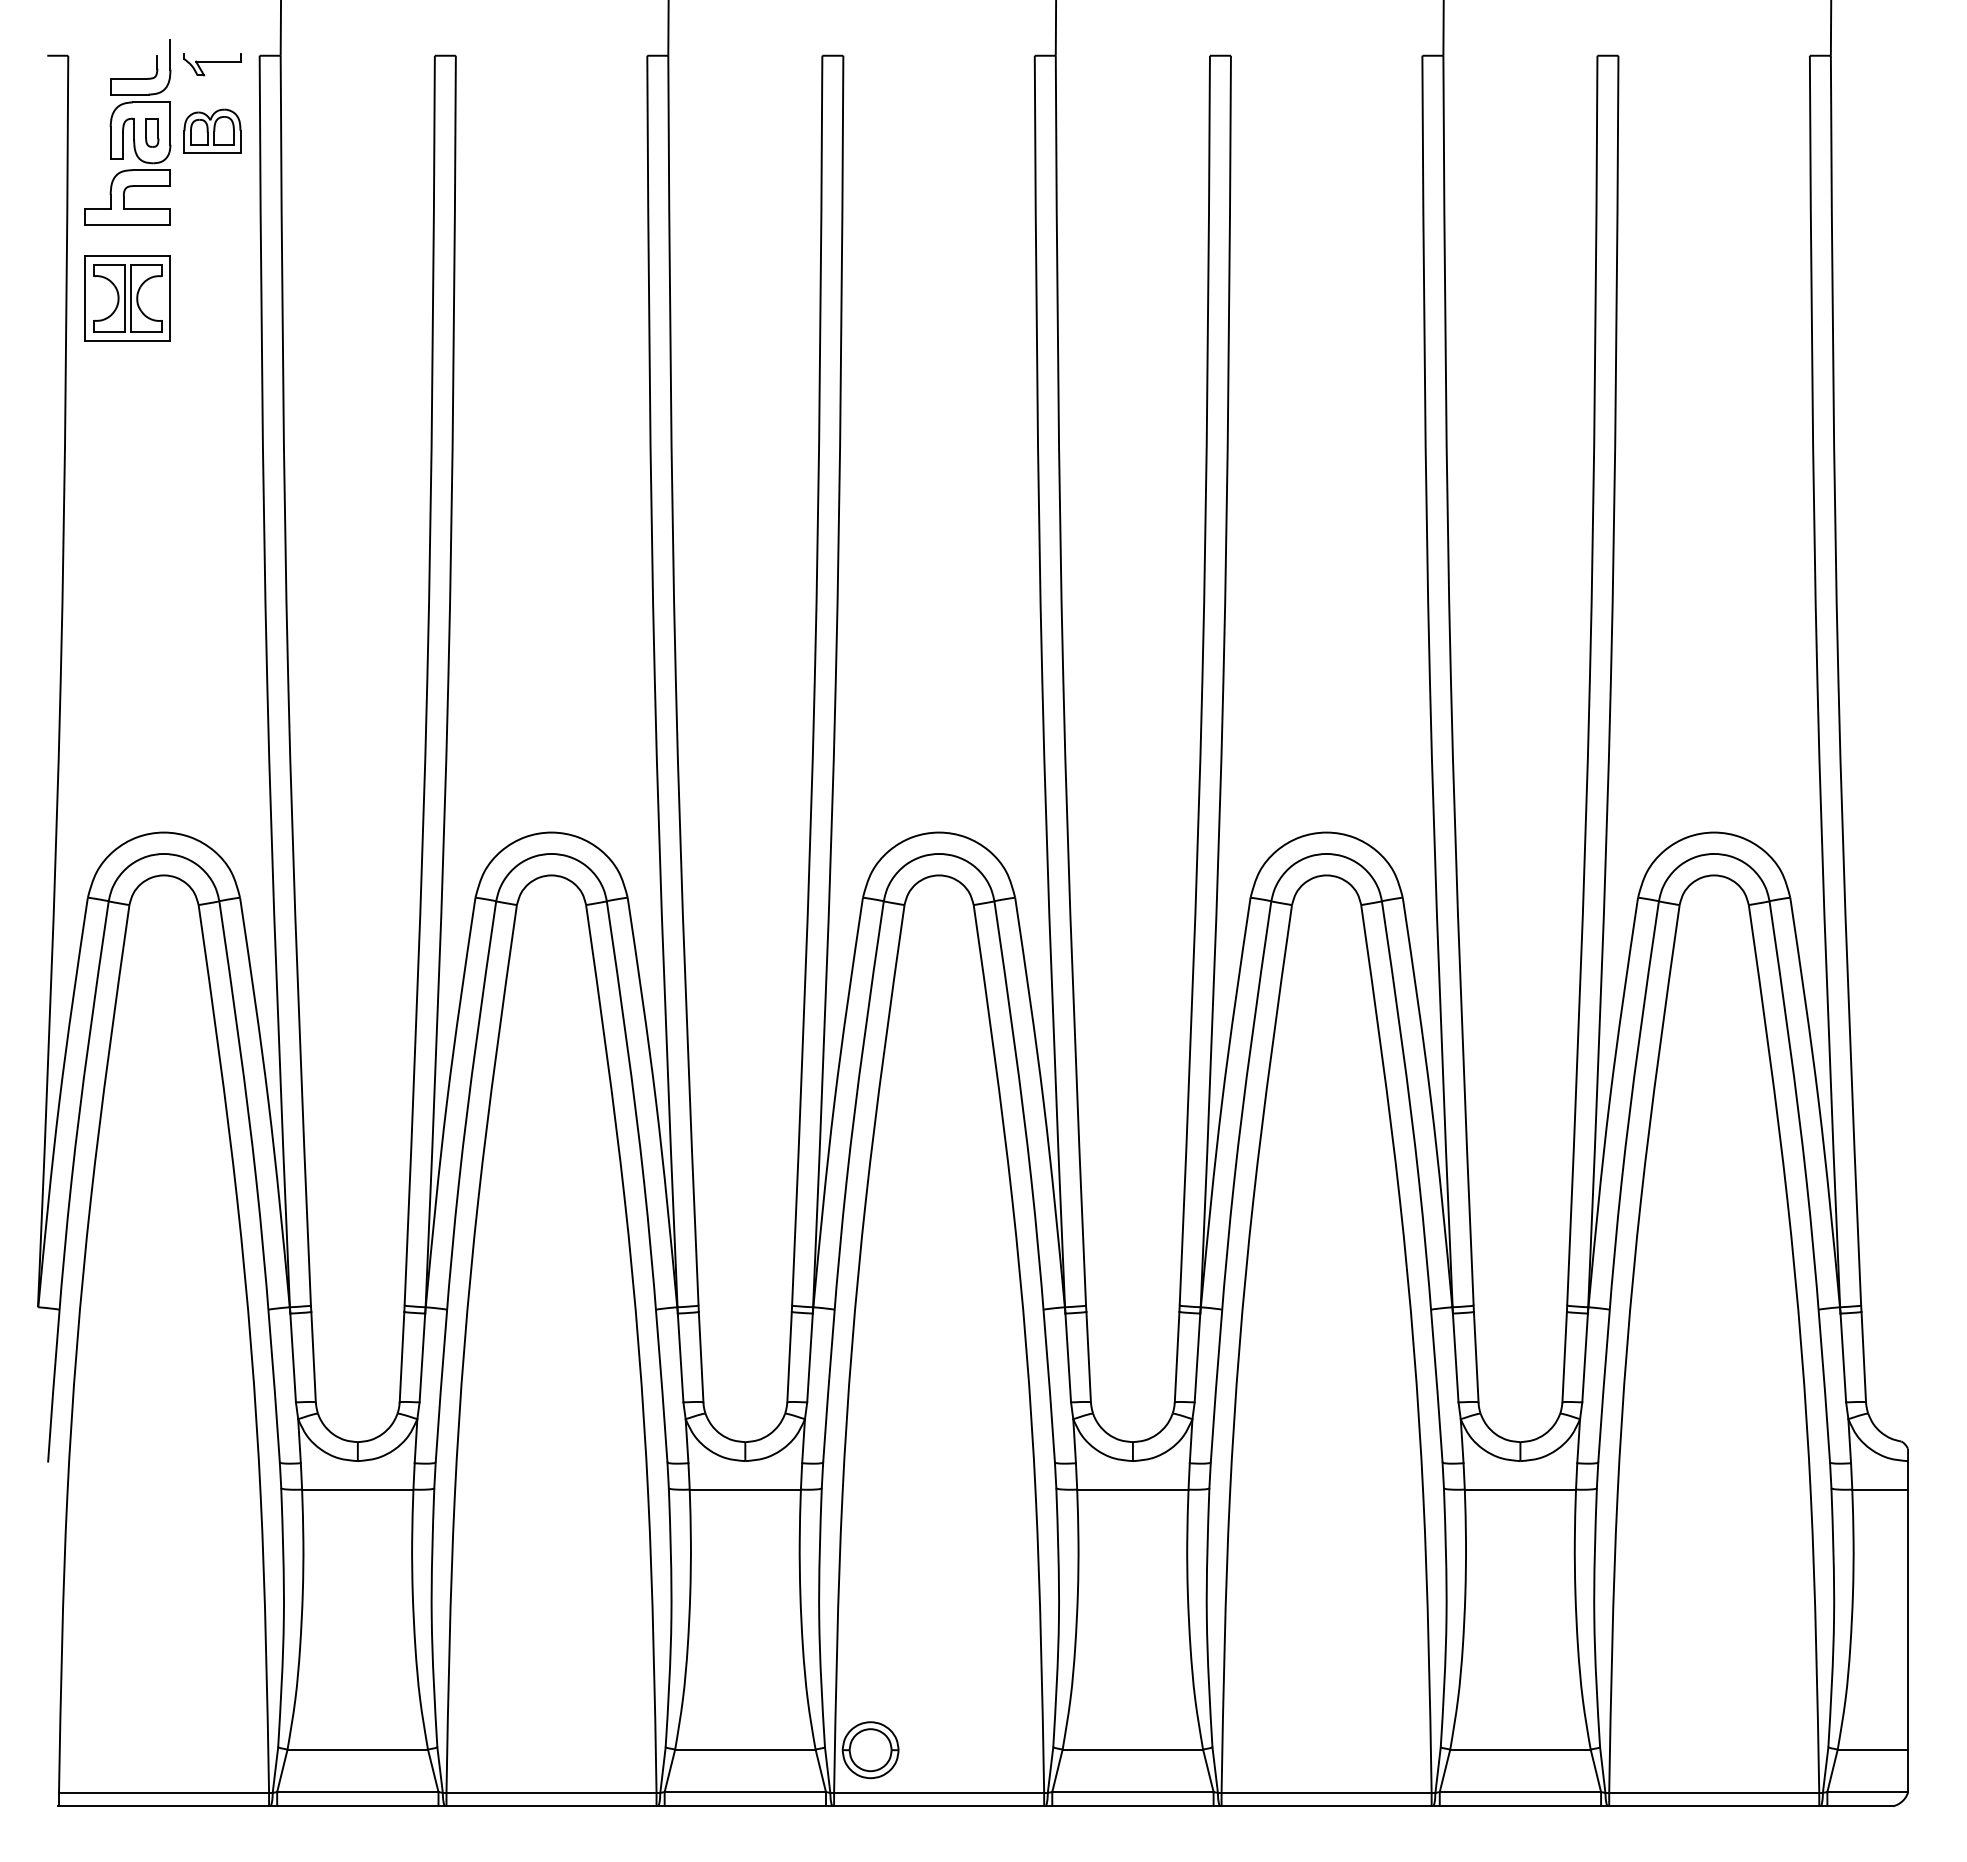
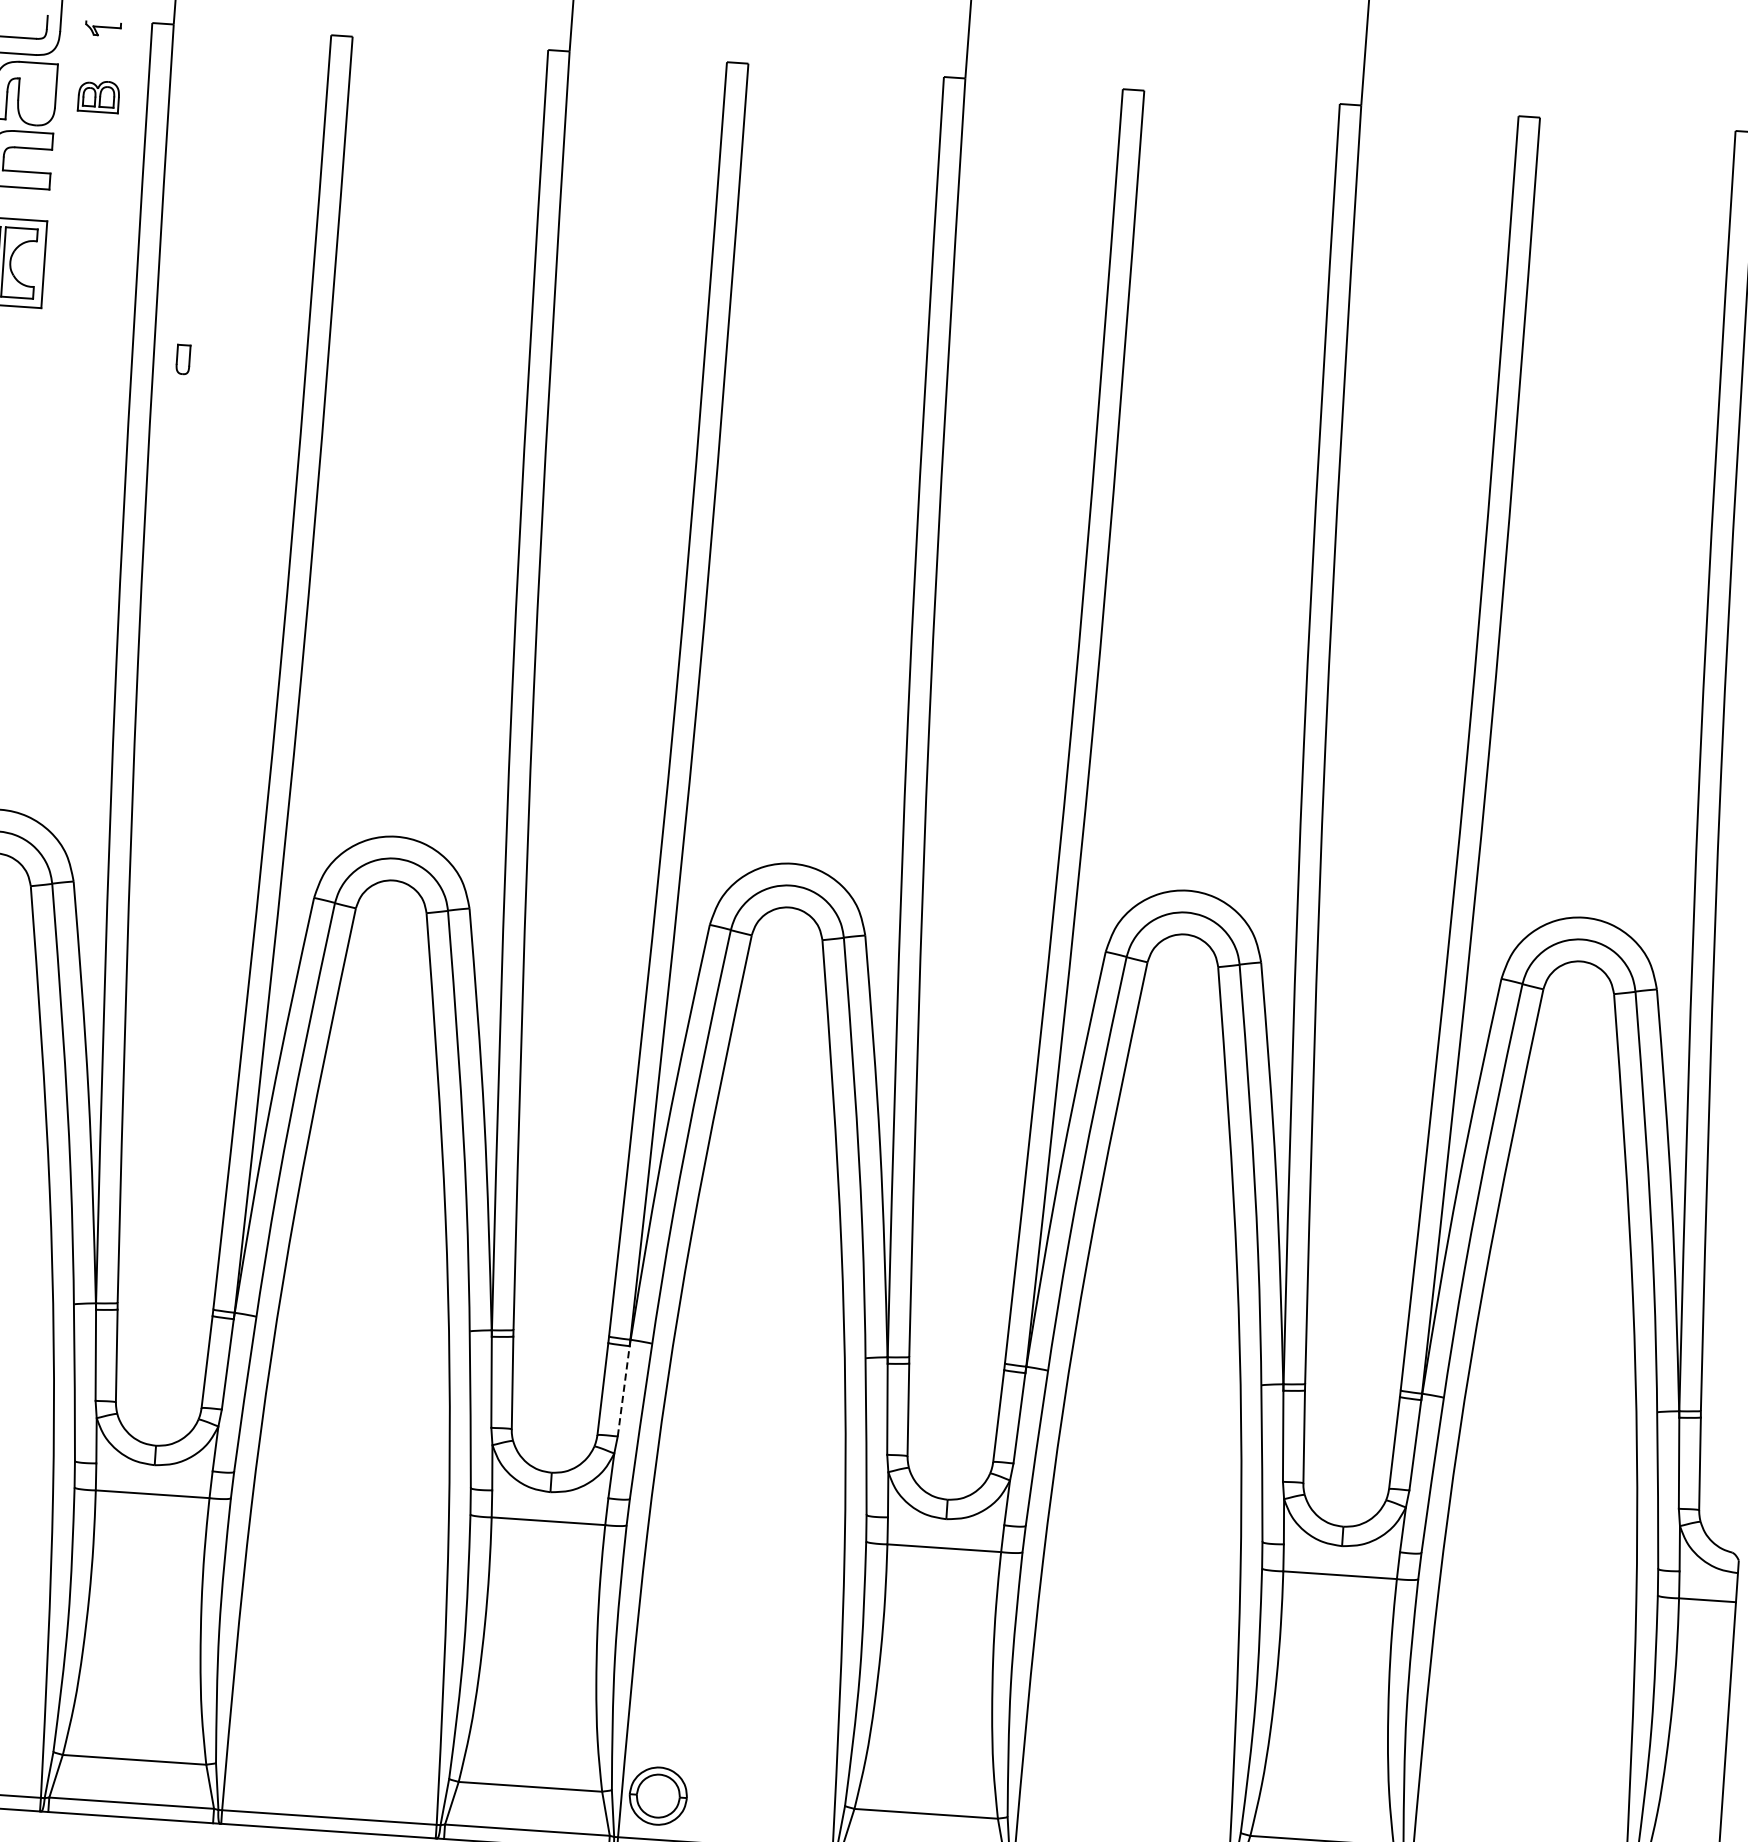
part: (212, 64) -> (103, 28), size x0.6
part: (212, 130) -> (98, 96), size x0.7
part: (152, 132) -> (183, 359), moved
line: (810, 1357) -> (624, 1390), solid -> dashed

